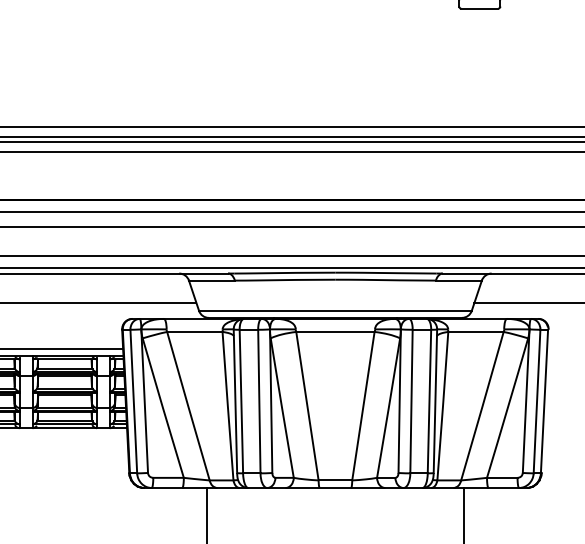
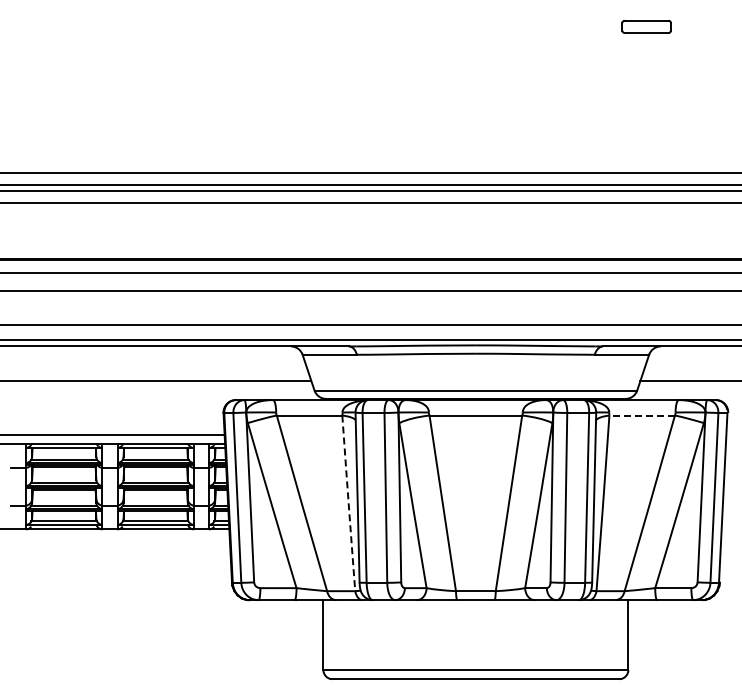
line: (476, 331) -> (642, 415), solid -> dashed
arc: (227, 406) -> (348, 503), solid -> dashed

